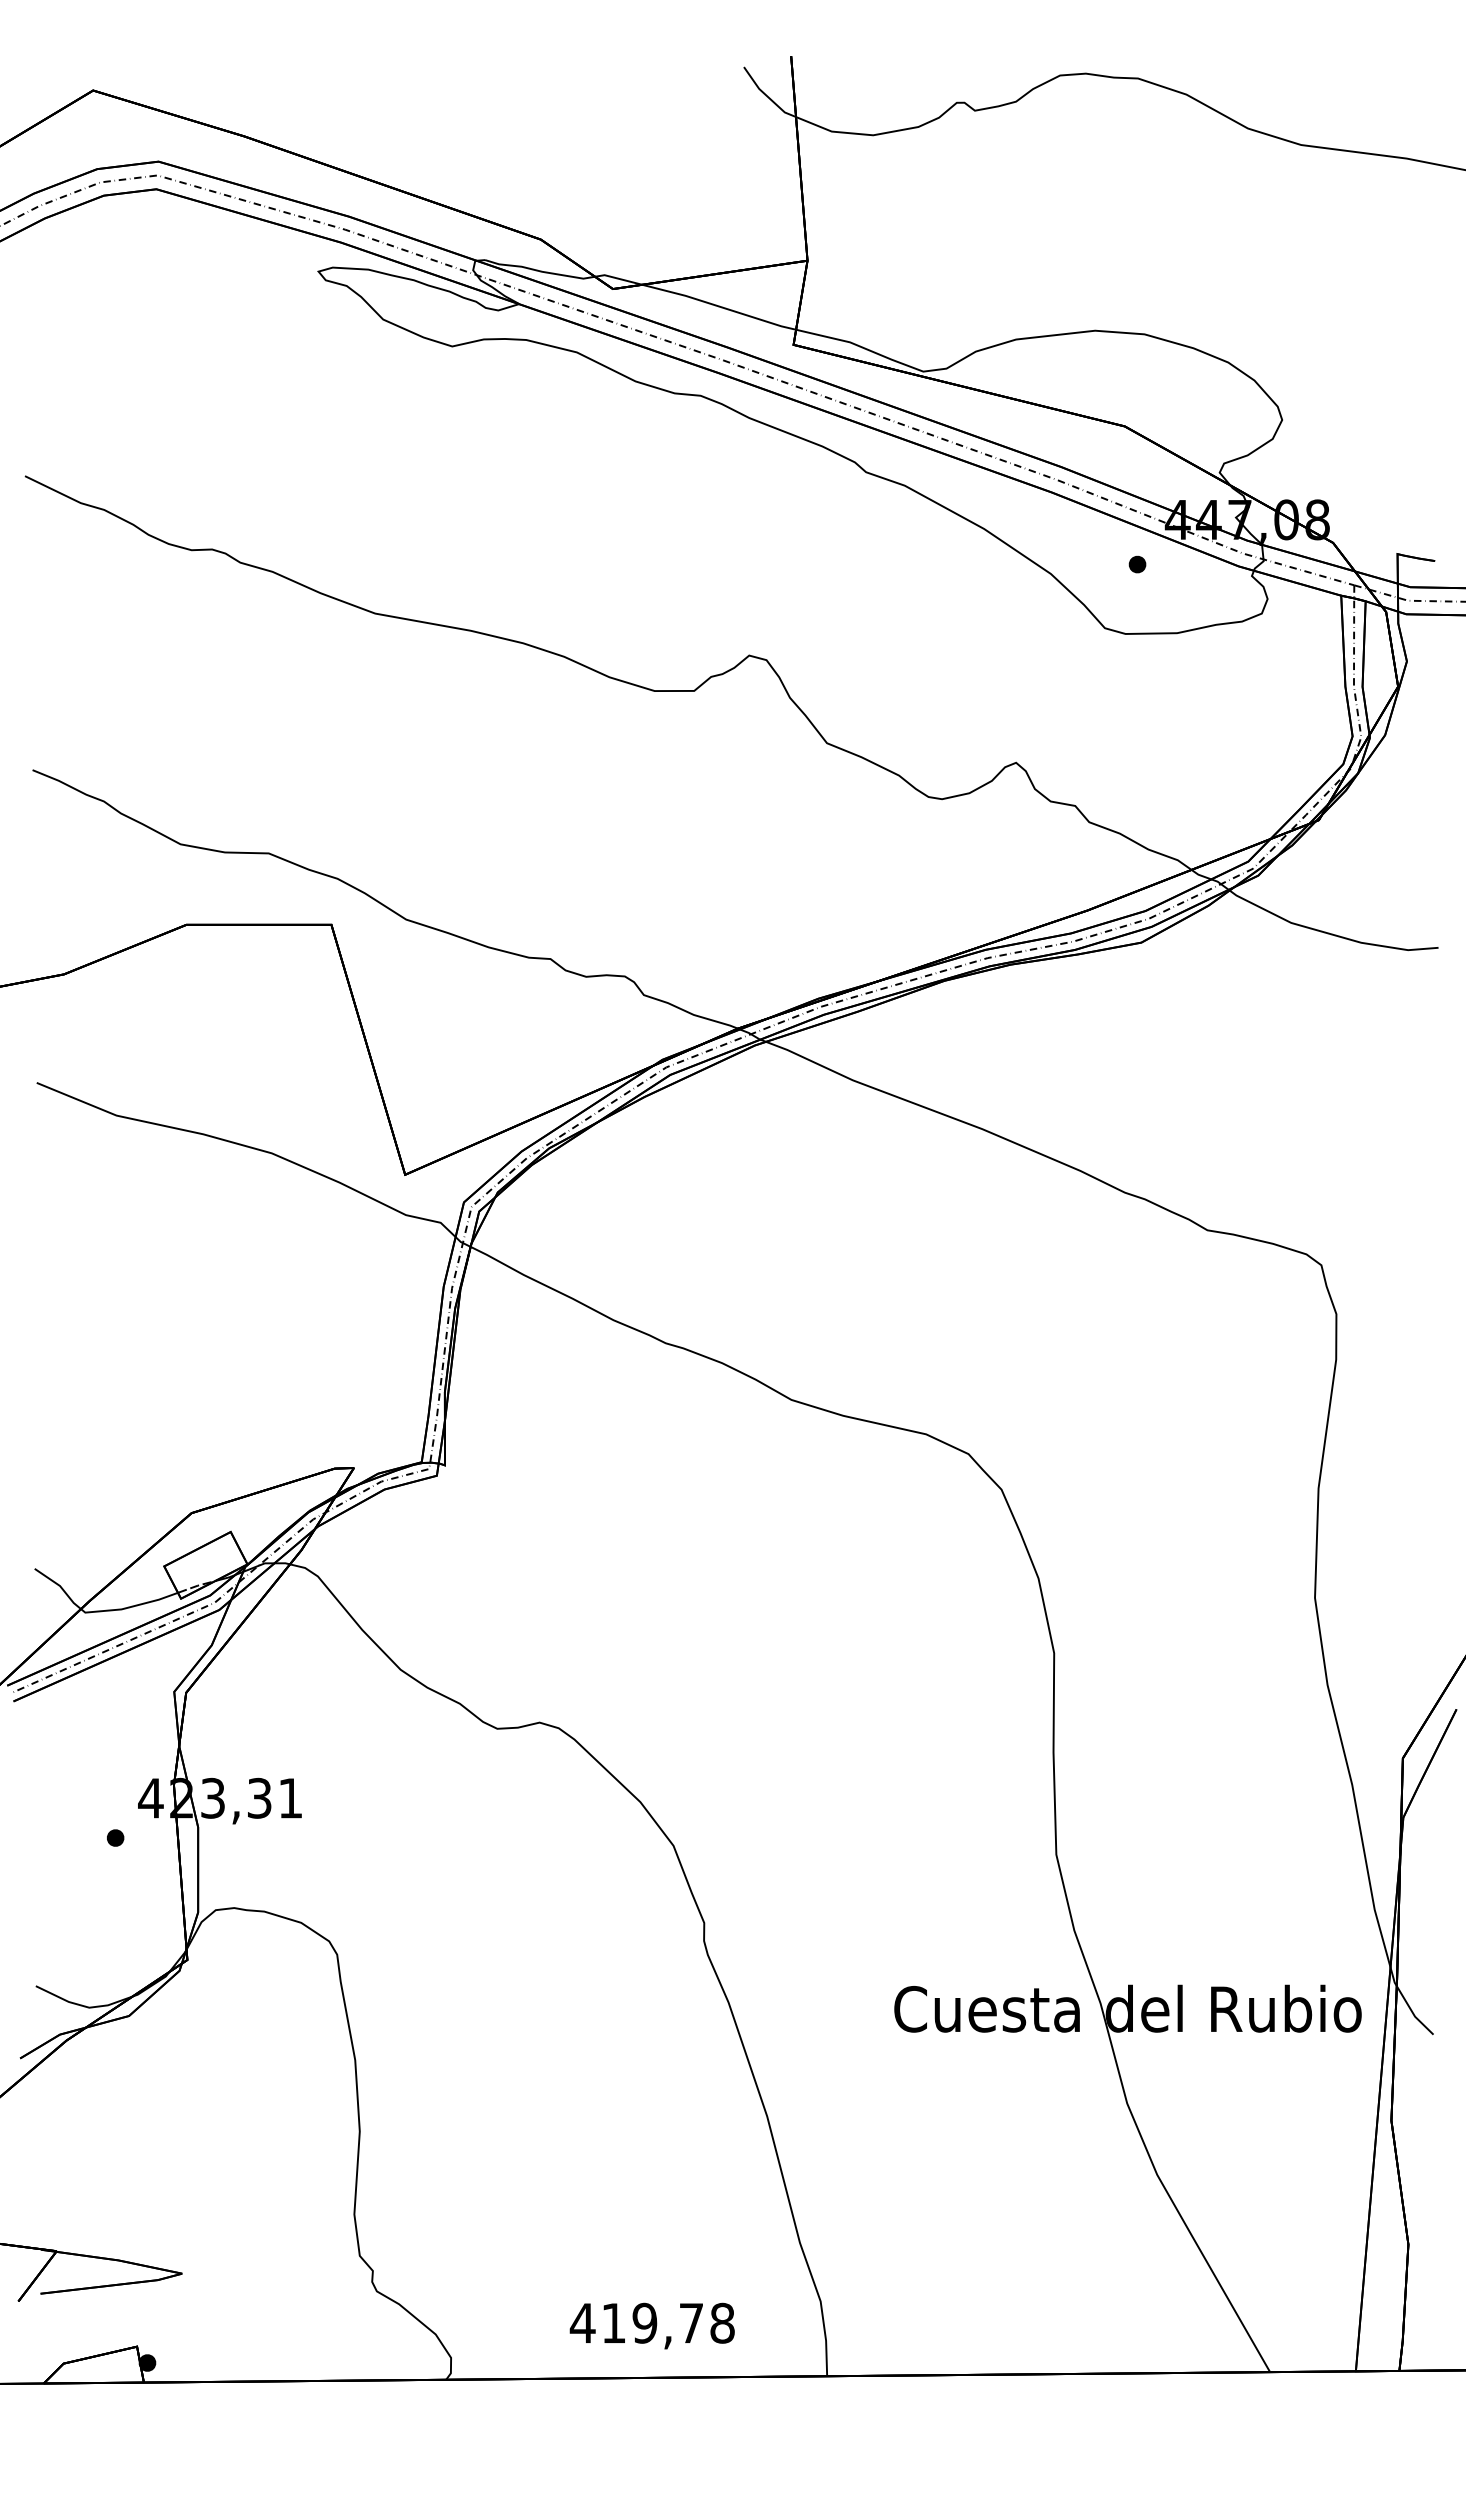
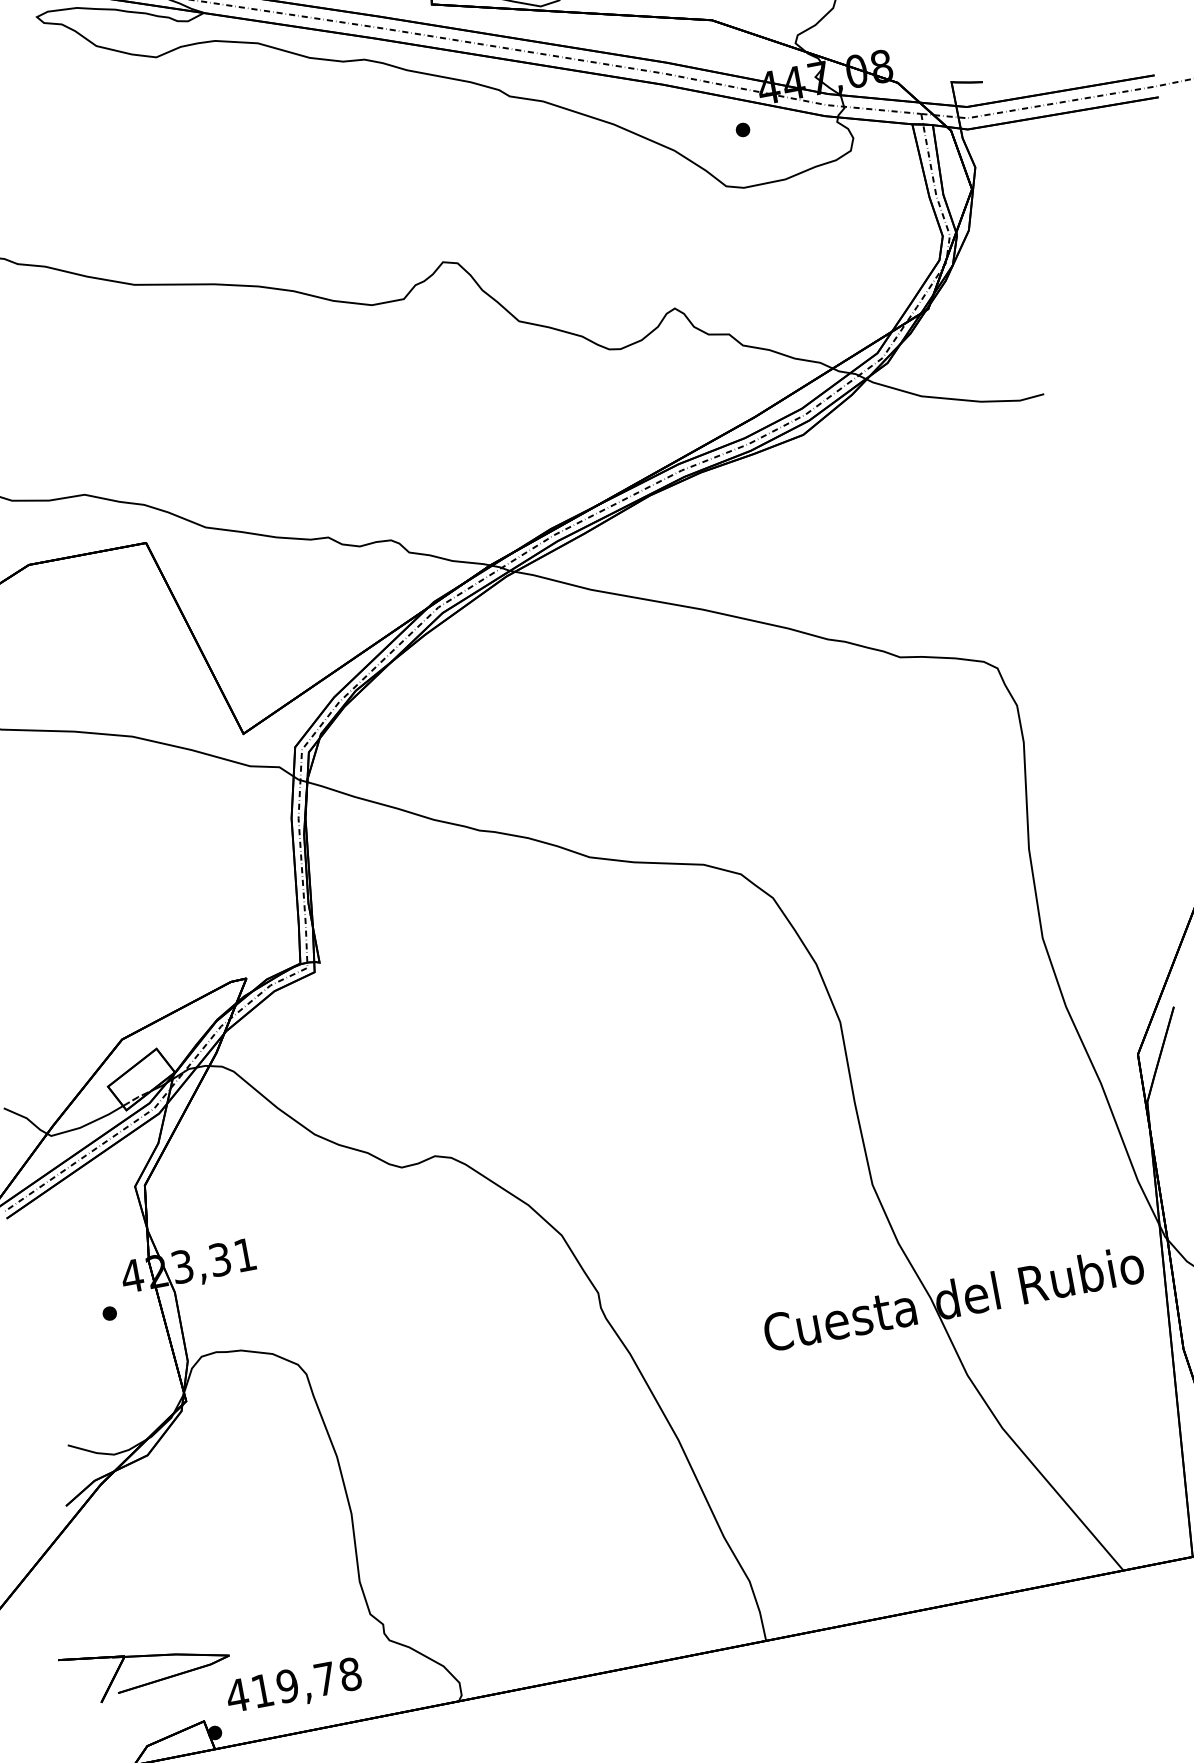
text: (651, 2325) -> (293, 1686), moved

